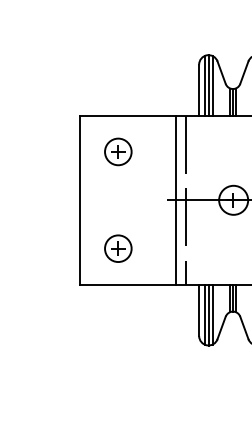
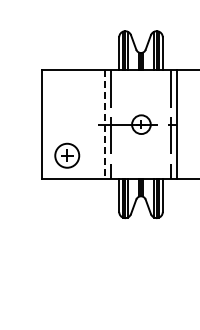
part: (117, 151) -> (66, 93), removed
line: (176, 200) -> (104, 124), solid -> dashed
part: (117, 248) -> (66, 155), size x1.4

